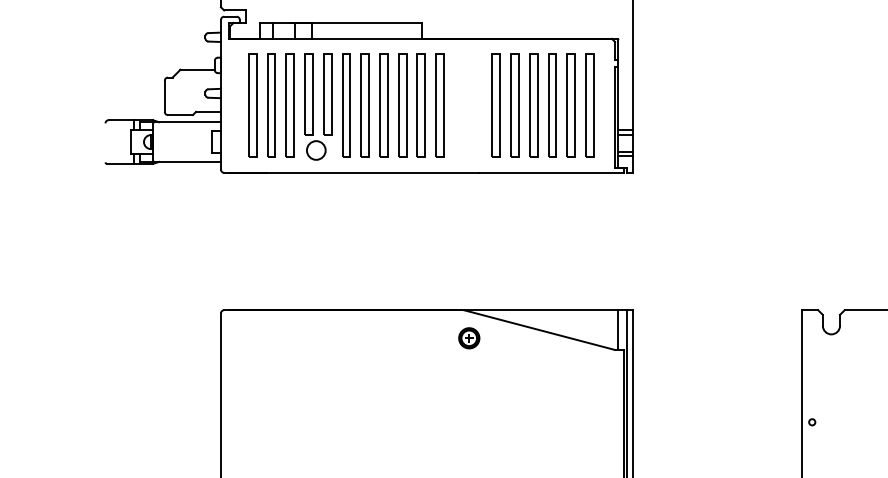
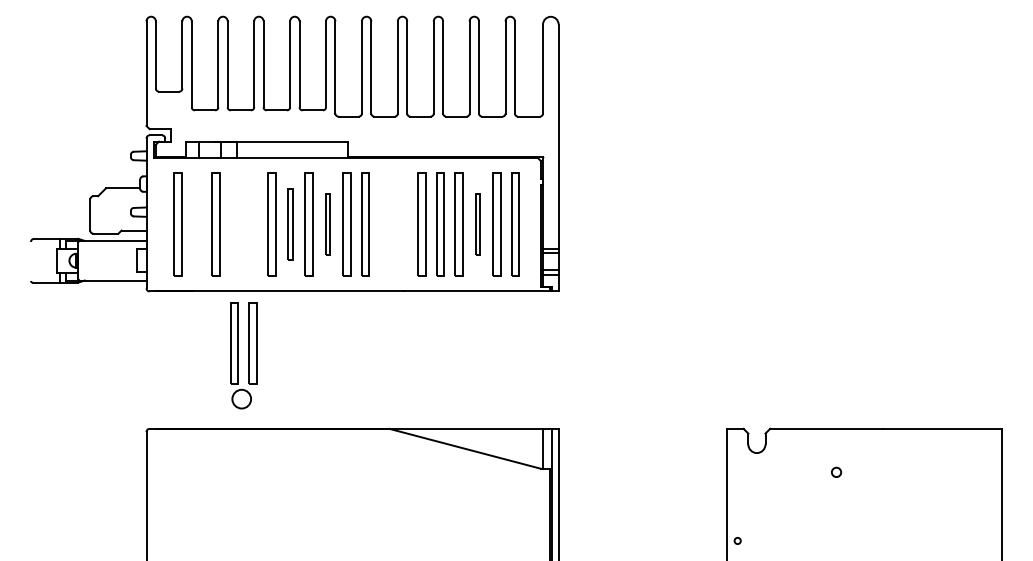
part: (271, 105) -> (196, 224), removed
part: (365, 105) -> (290, 224), size x0.7
part: (402, 105) -> (327, 224), size x0.6
part: (552, 105) -> (477, 224), size x0.6
part: (318, 106) -> (243, 355), moved
part: (469, 337) -> (394, 456), removed

